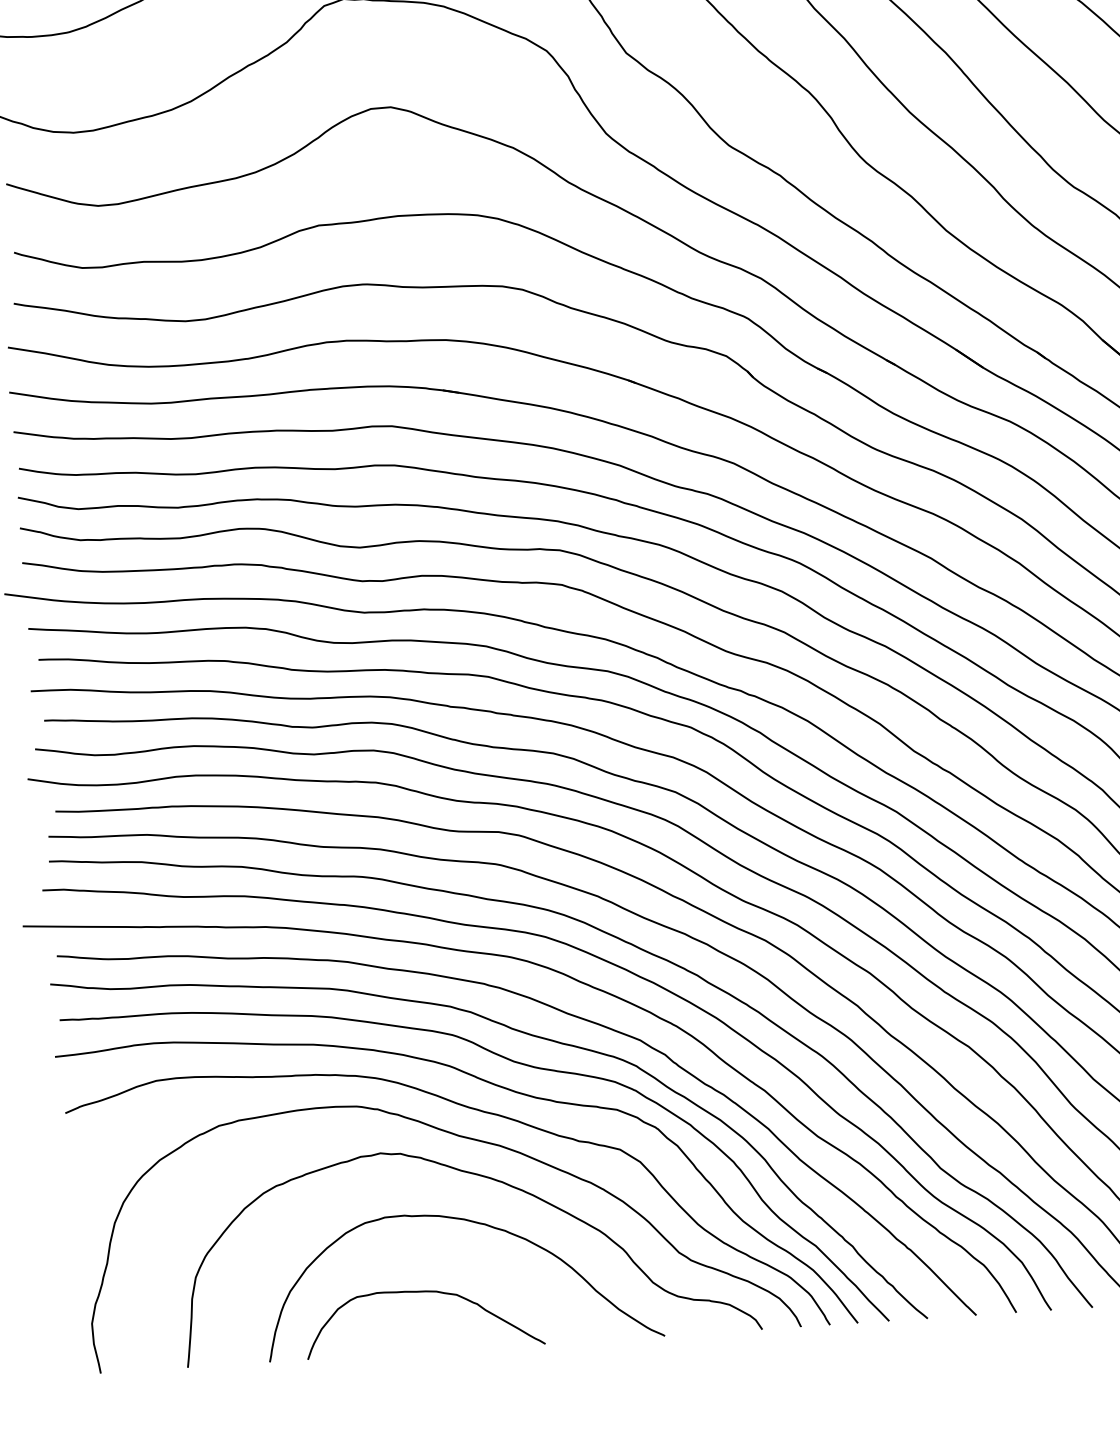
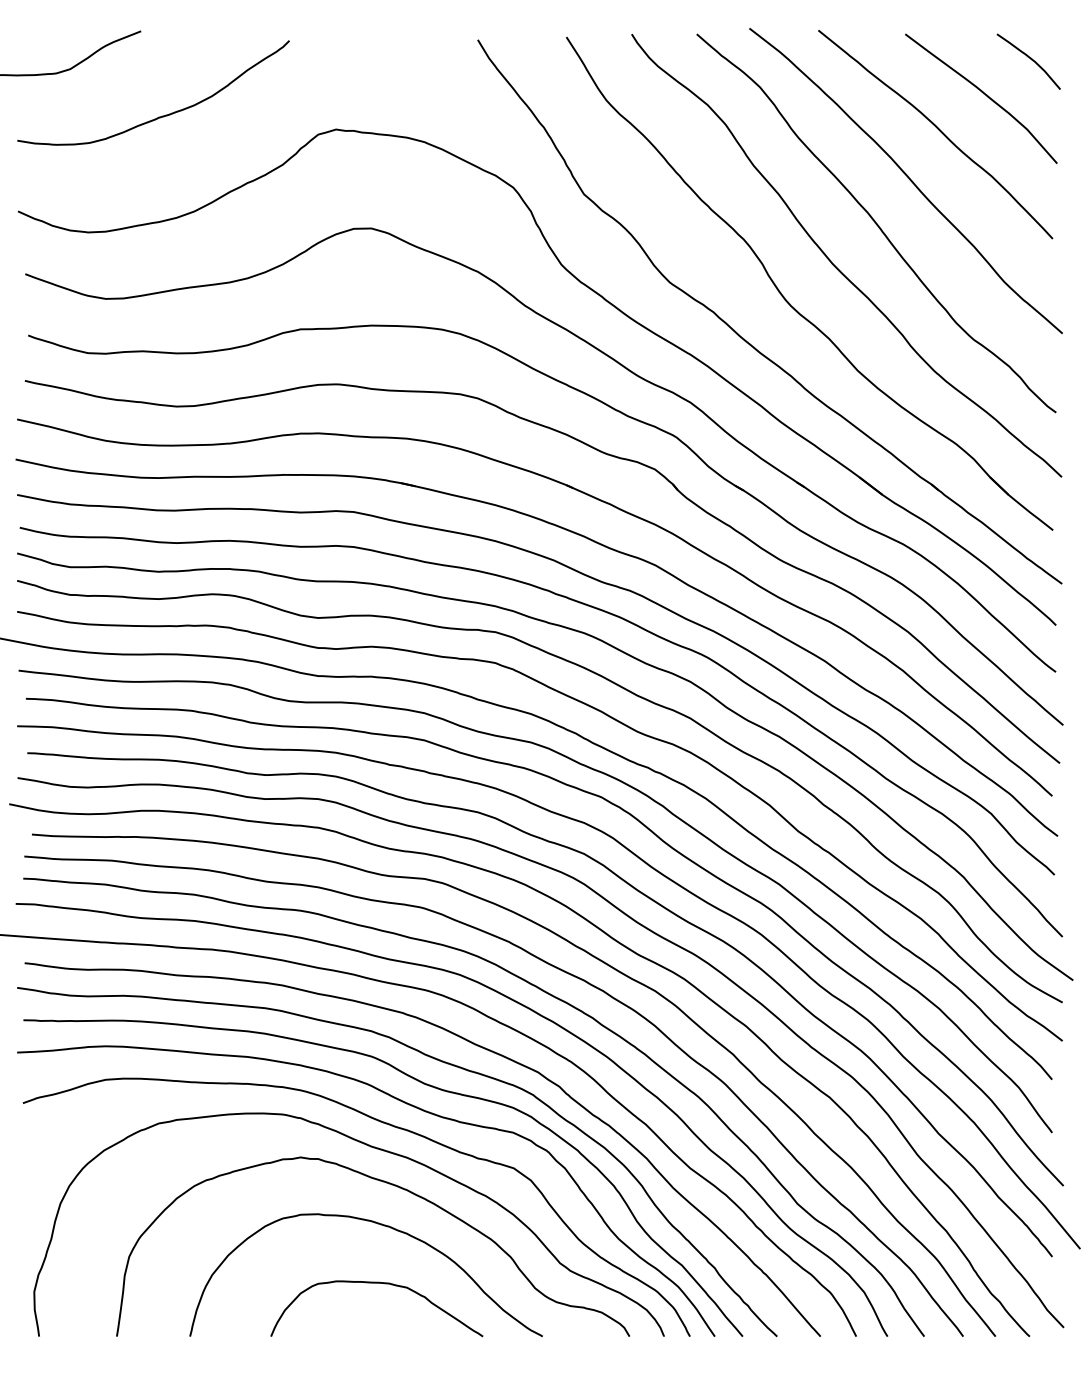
curve: (422, 1292) -> (376, 1283), moved

